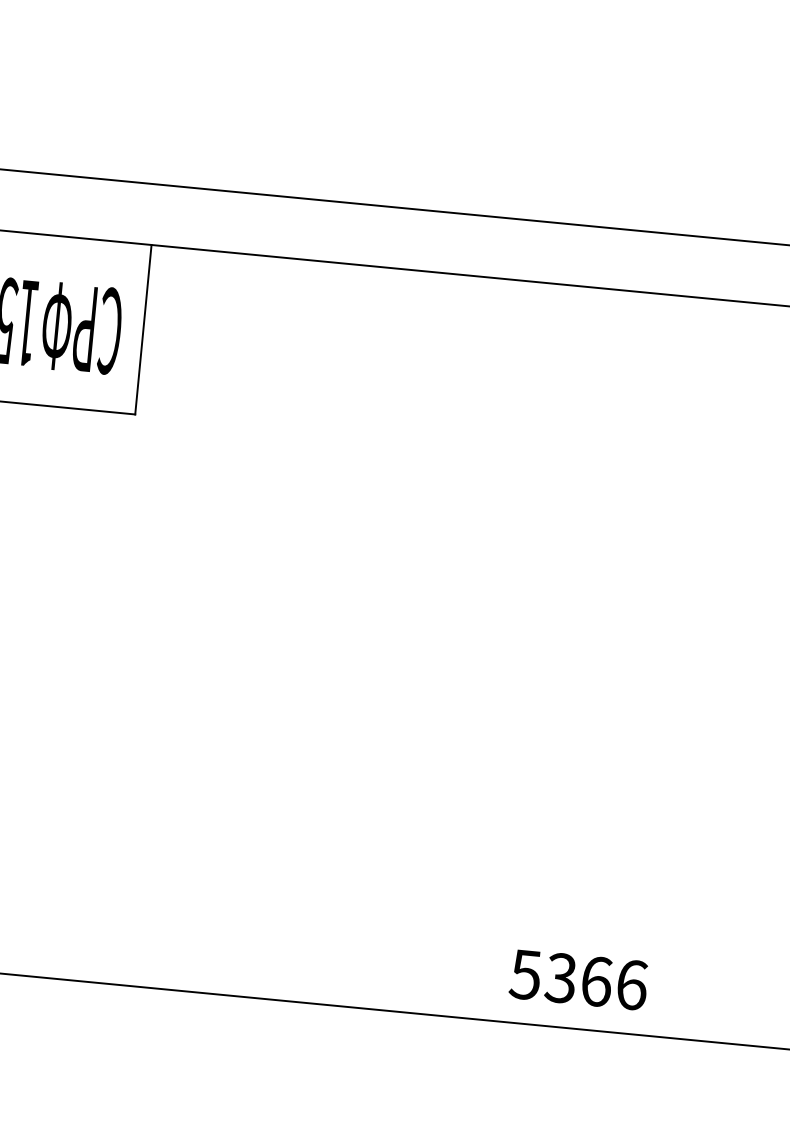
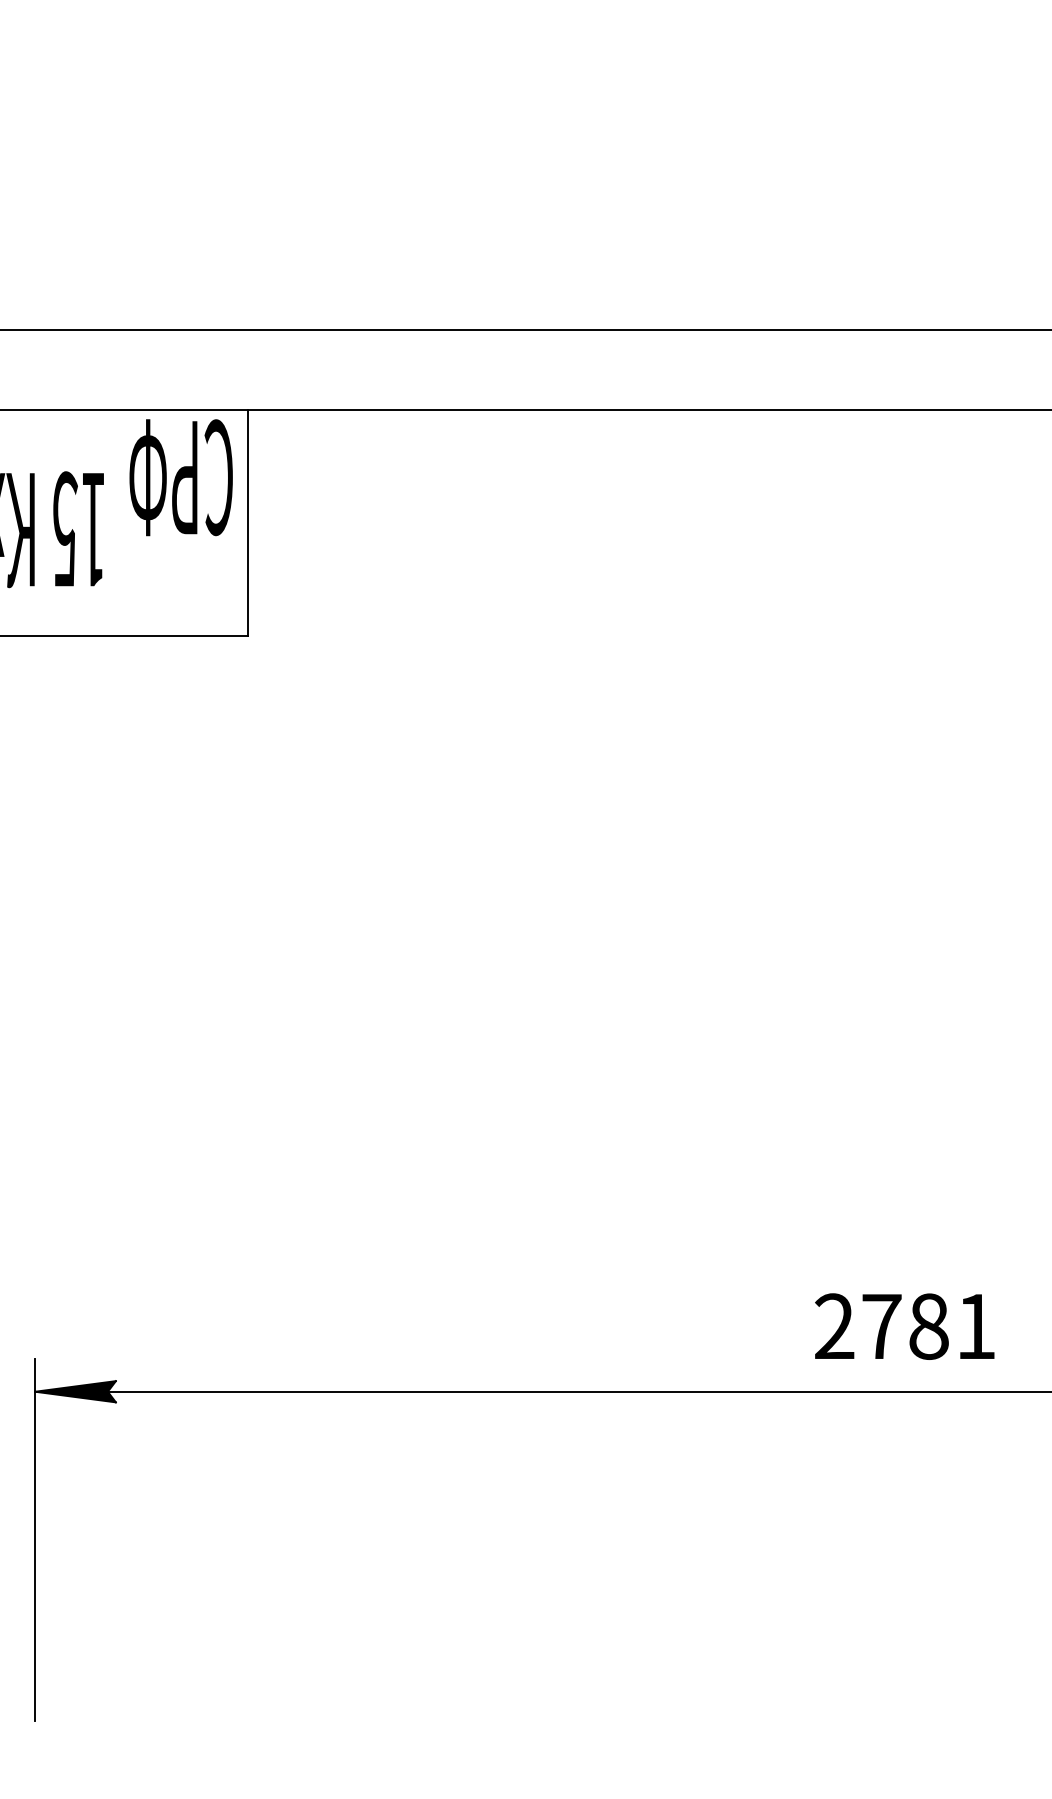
text: (81, 328) -> (180, 477), moved
text: (578, 979) -> (904, 1326), 5366 -> 2781

